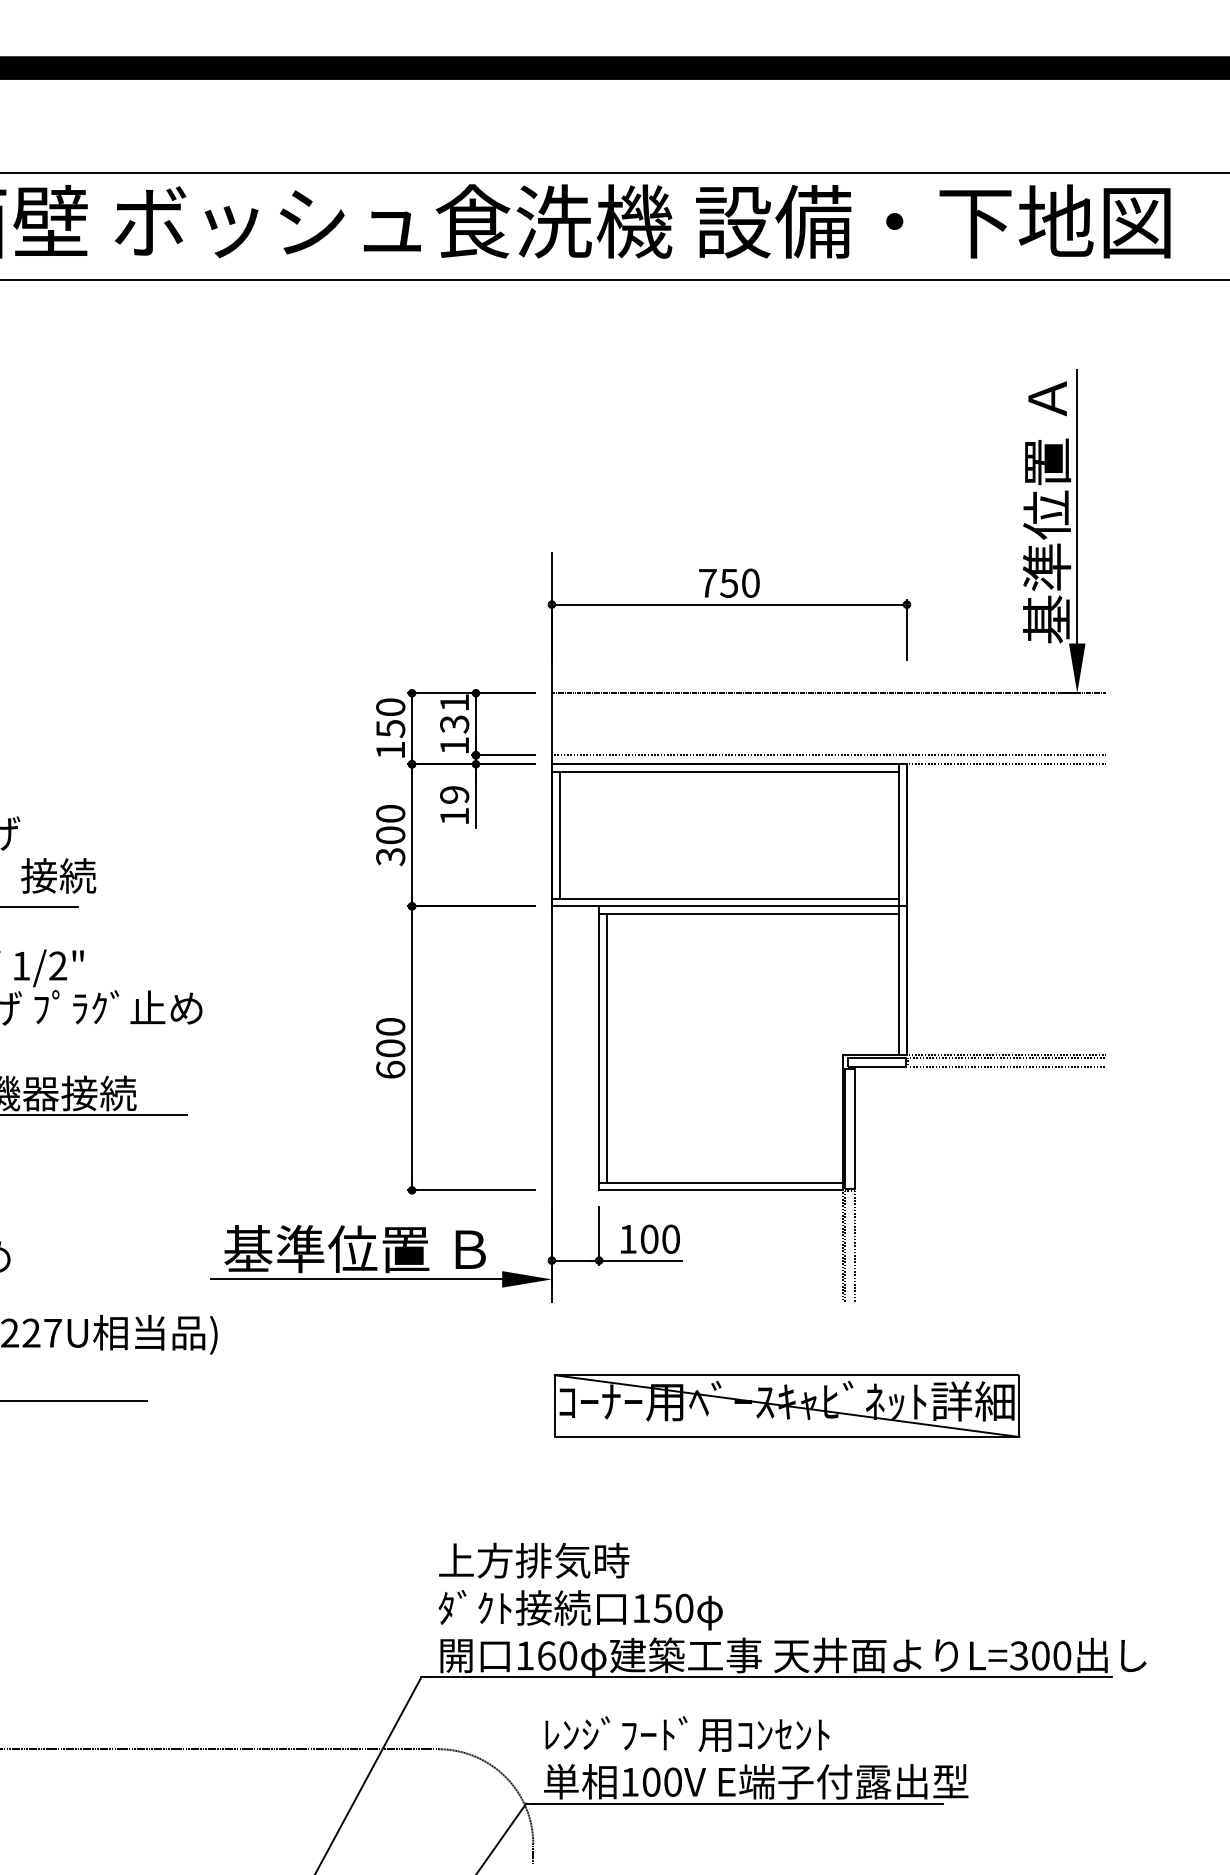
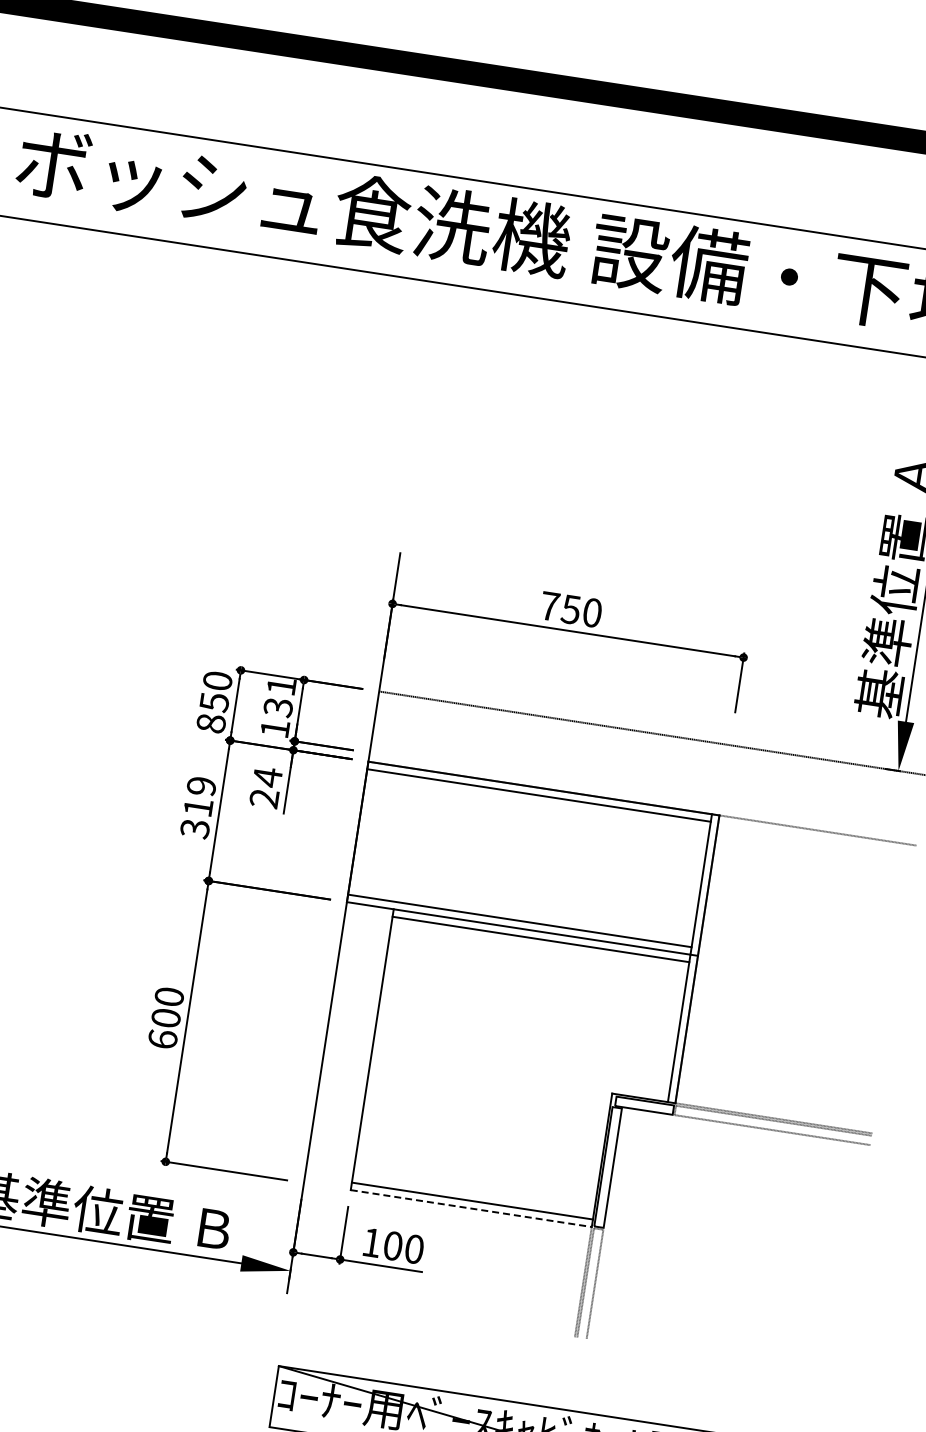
text: (390, 750) -> (211, 723), 150 -> 850
line: (828, 755) -> (643, 794), removed
text: (454, 805) -> (265, 787), 19 -> 24
text: (390, 824) -> (199, 796), 300 -> 319
line: (560, 834) -> (366, 832), removed
line: (606, 1047) -> (379, 1049), removed
line: (721, 1190) -> (471, 1208), solid -> dashed

